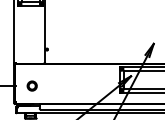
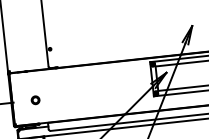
part: (32, 85) -> (35, 99), size x0.62

